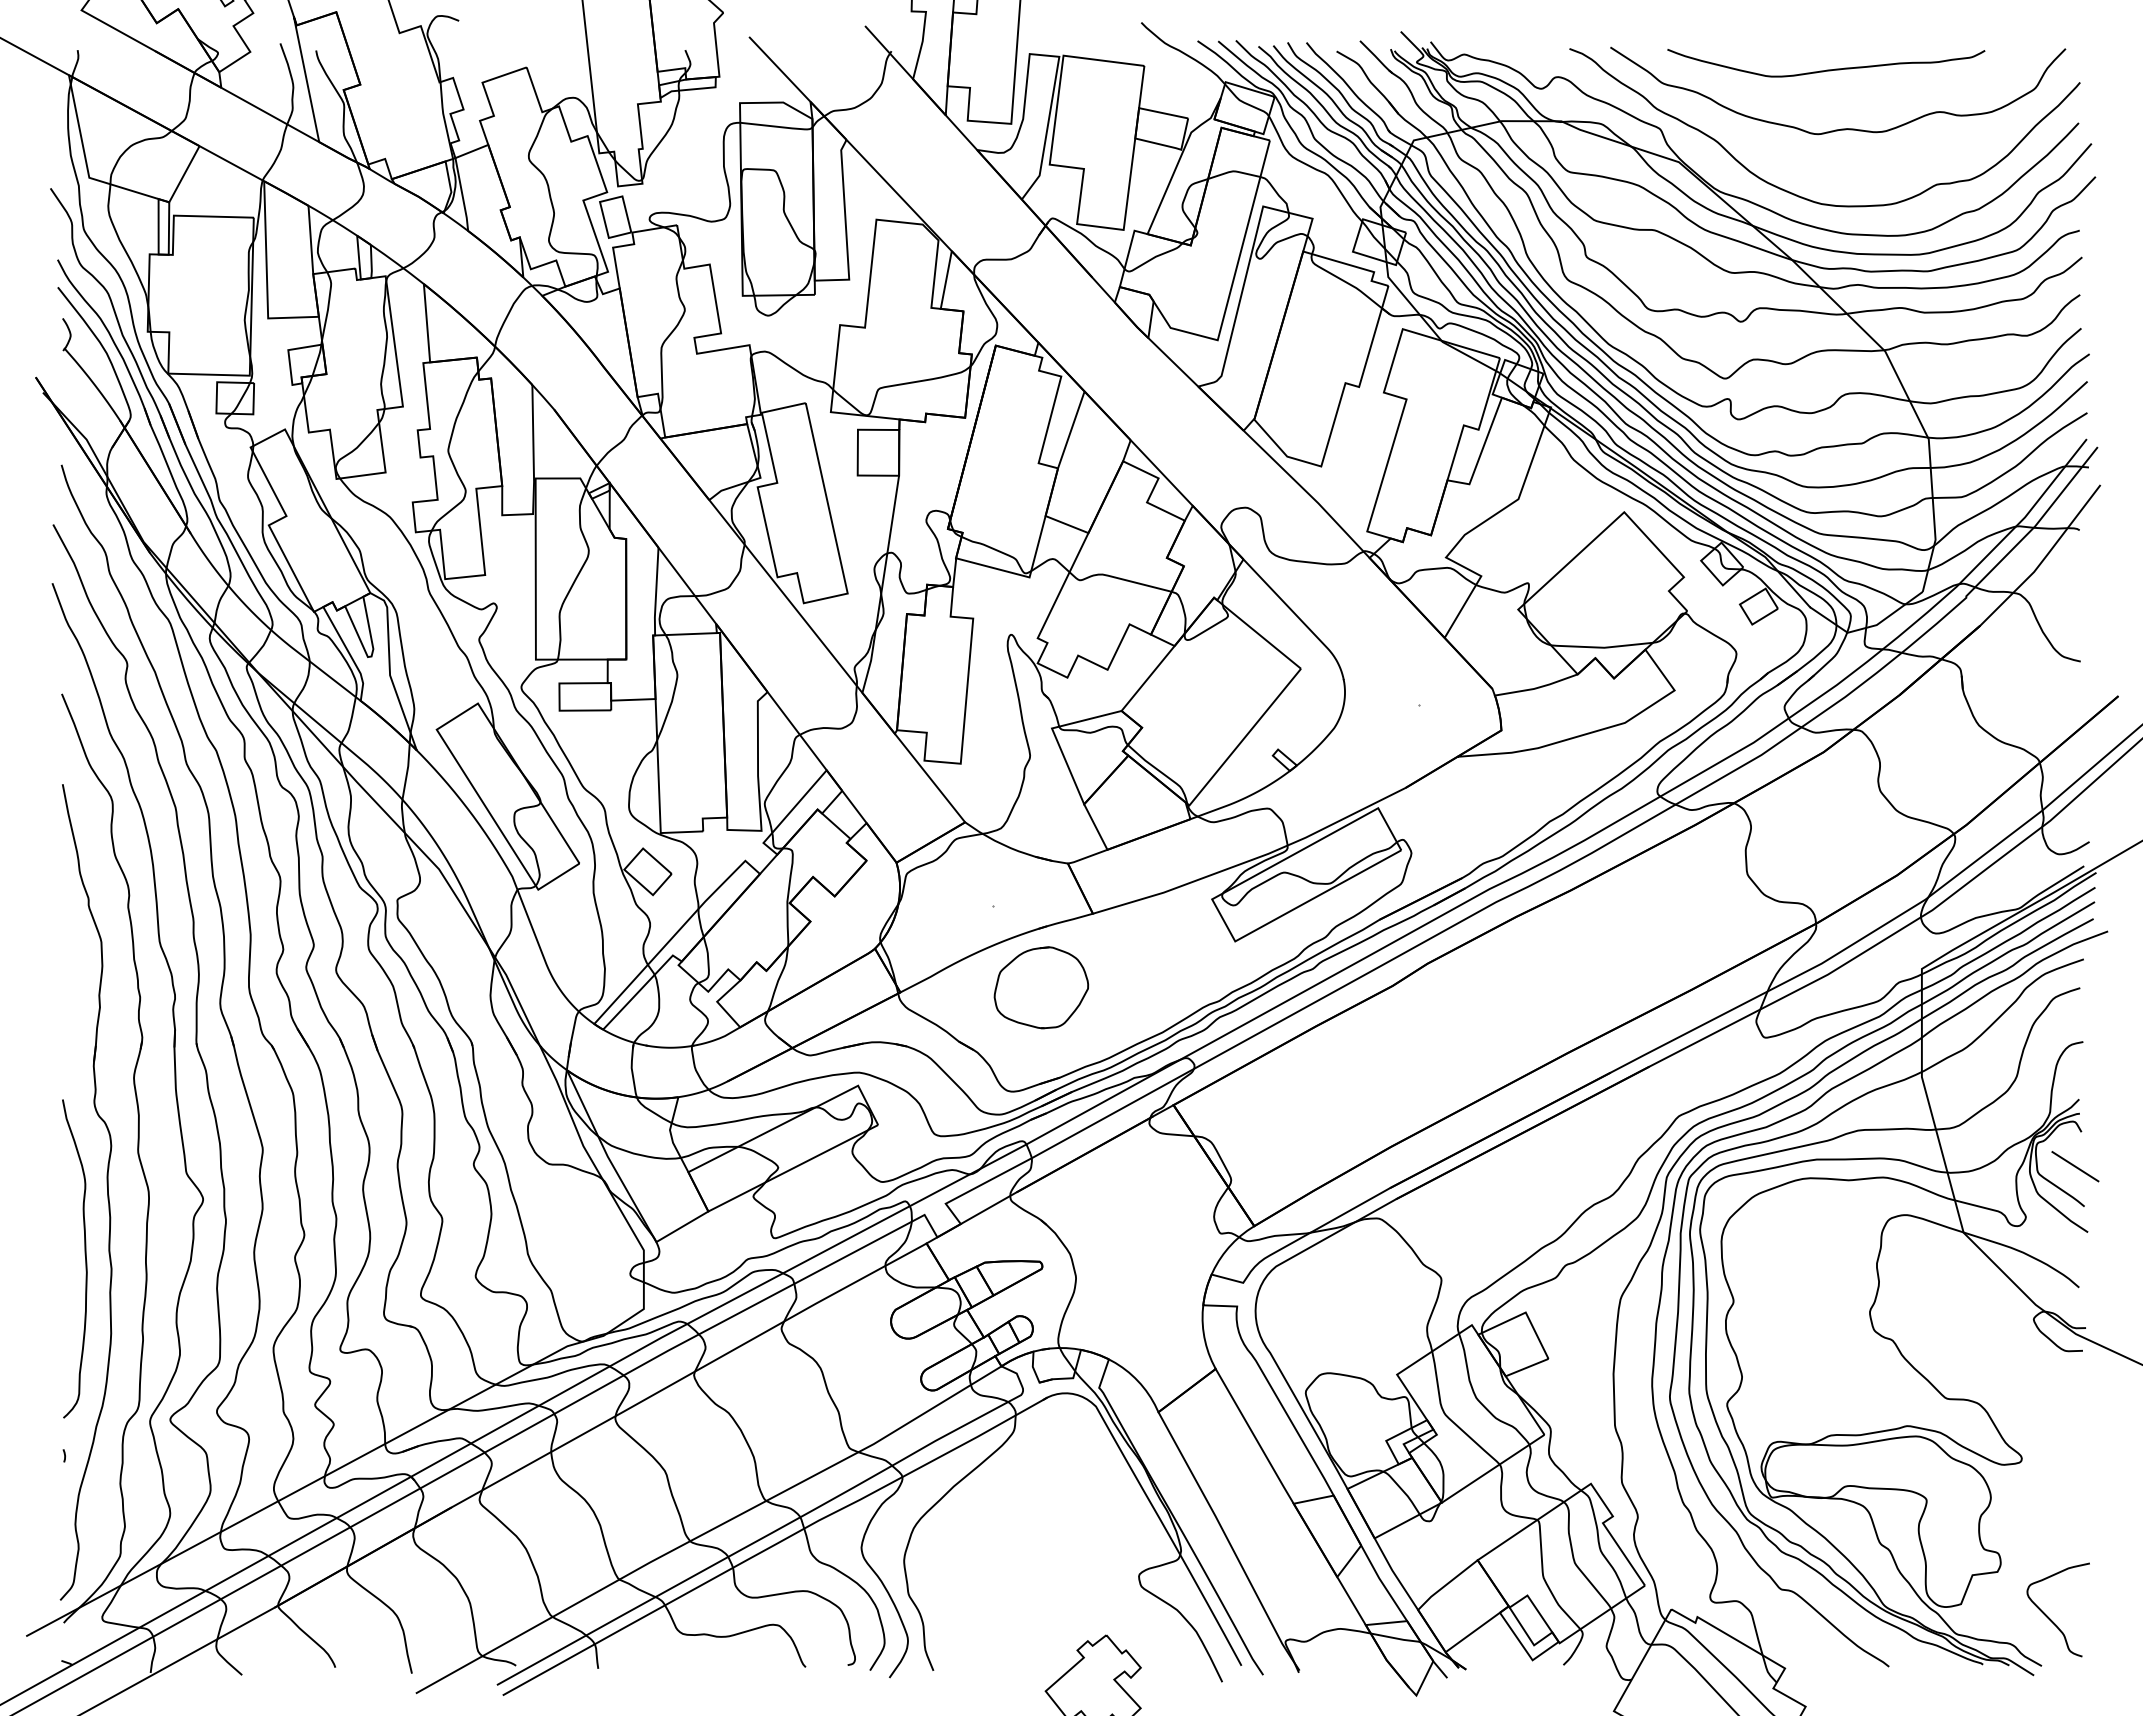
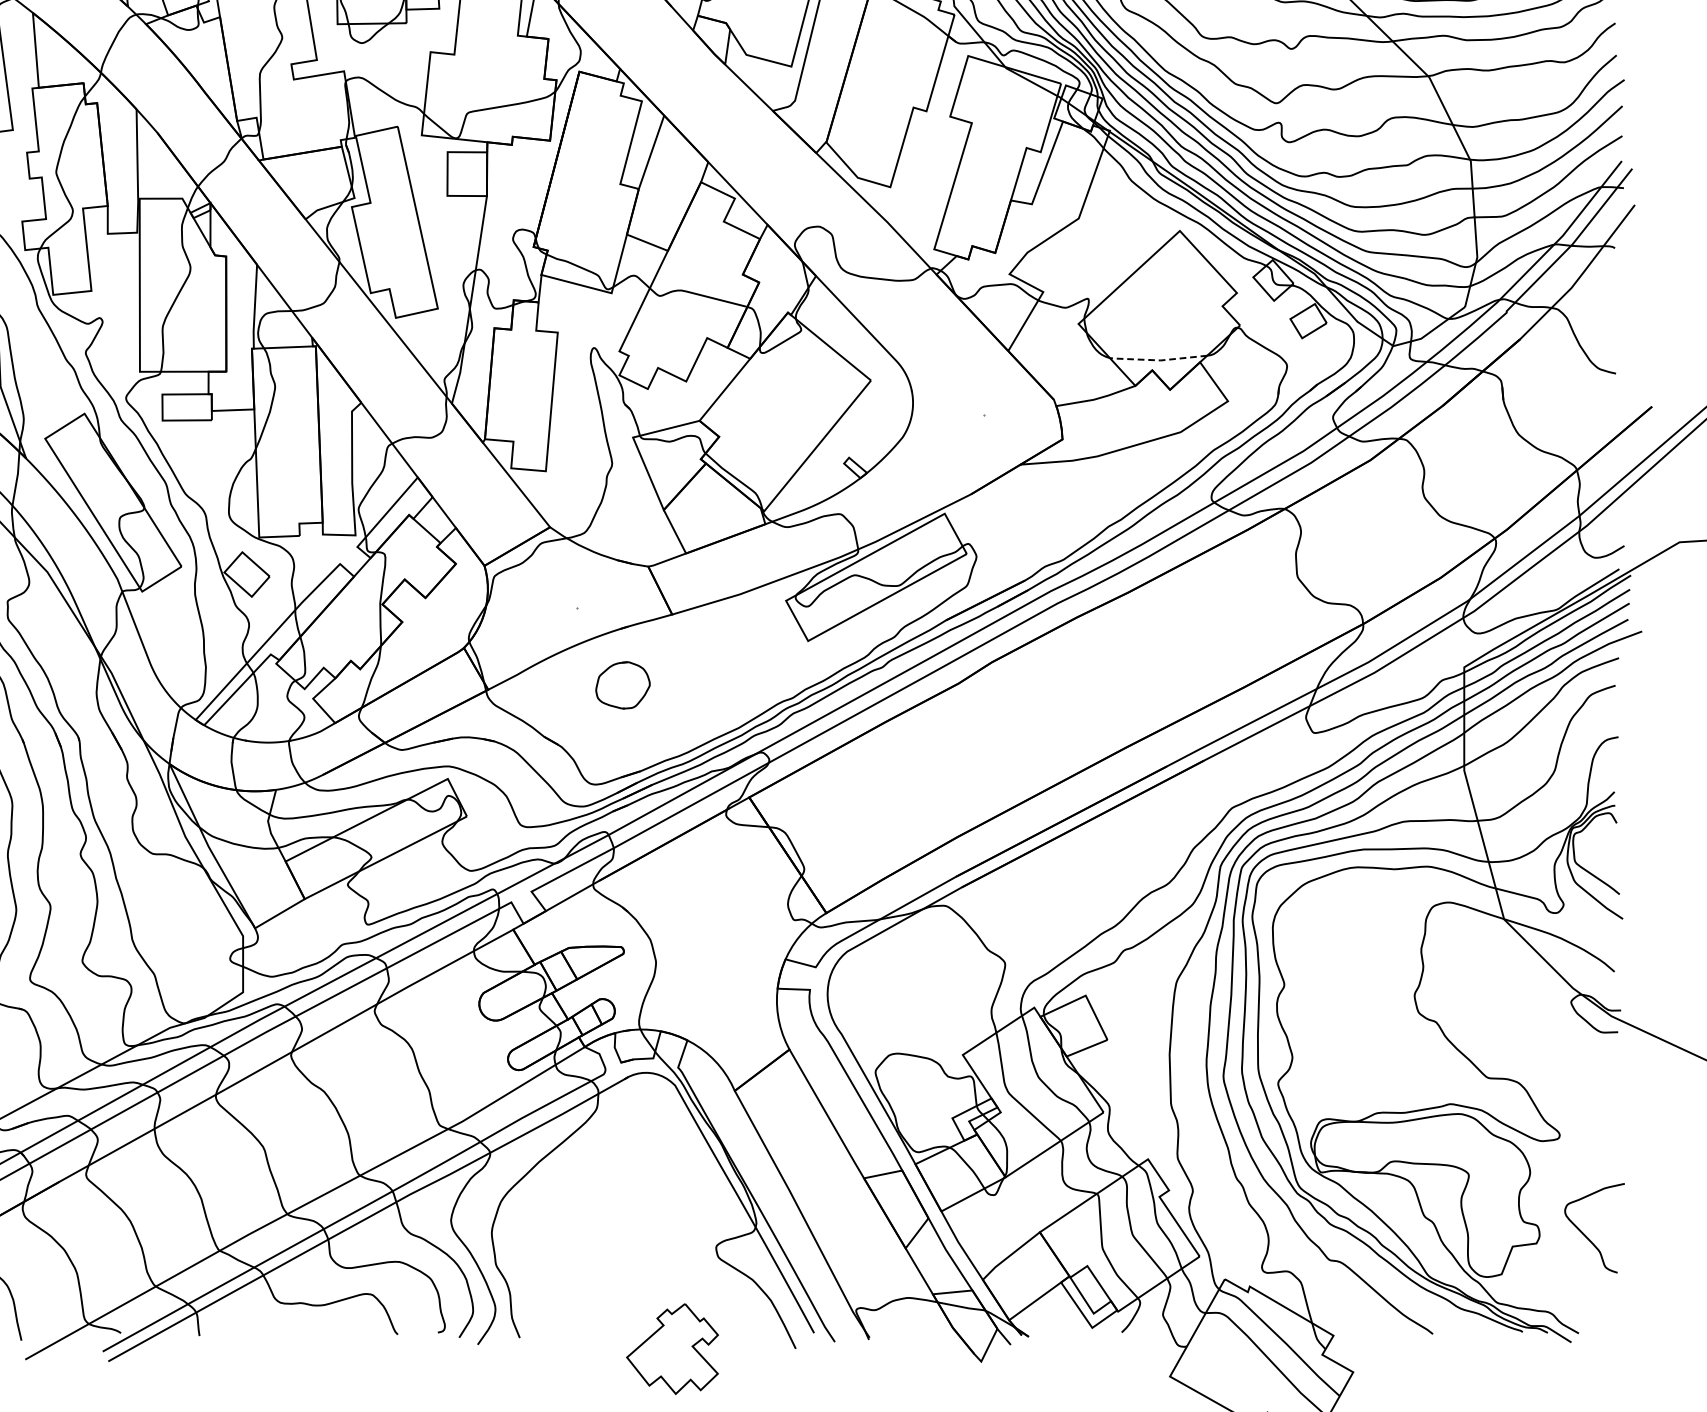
line: (1601, 647) -> (1158, 360), solid -> dashed
part: (1041, 987) -> (623, 685), size x0.6
line: (2075, 1166) -> (1611, 856), removed
curve: (2049, 1617) -> (1586, 1235), moved

